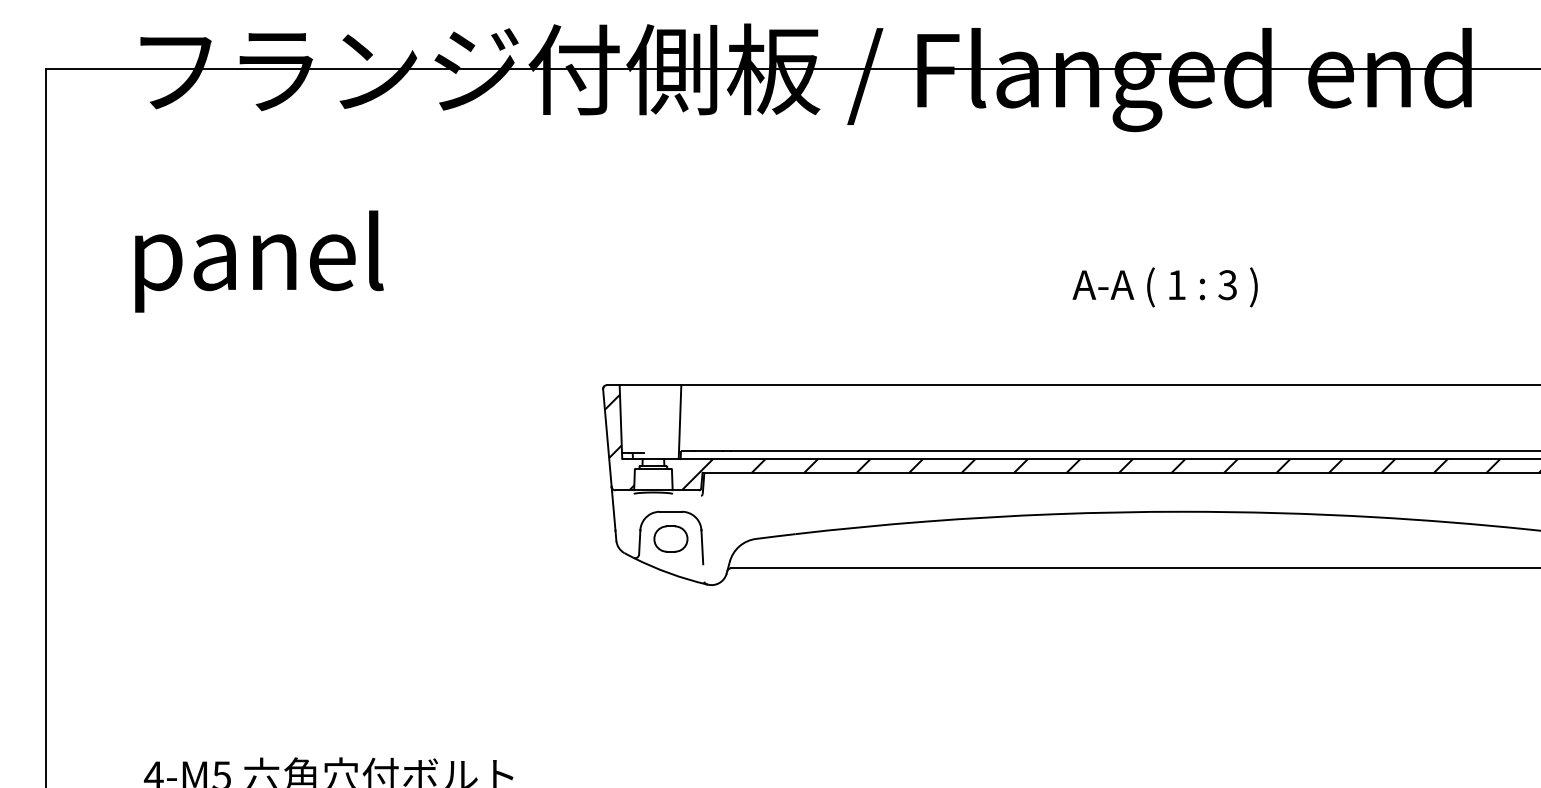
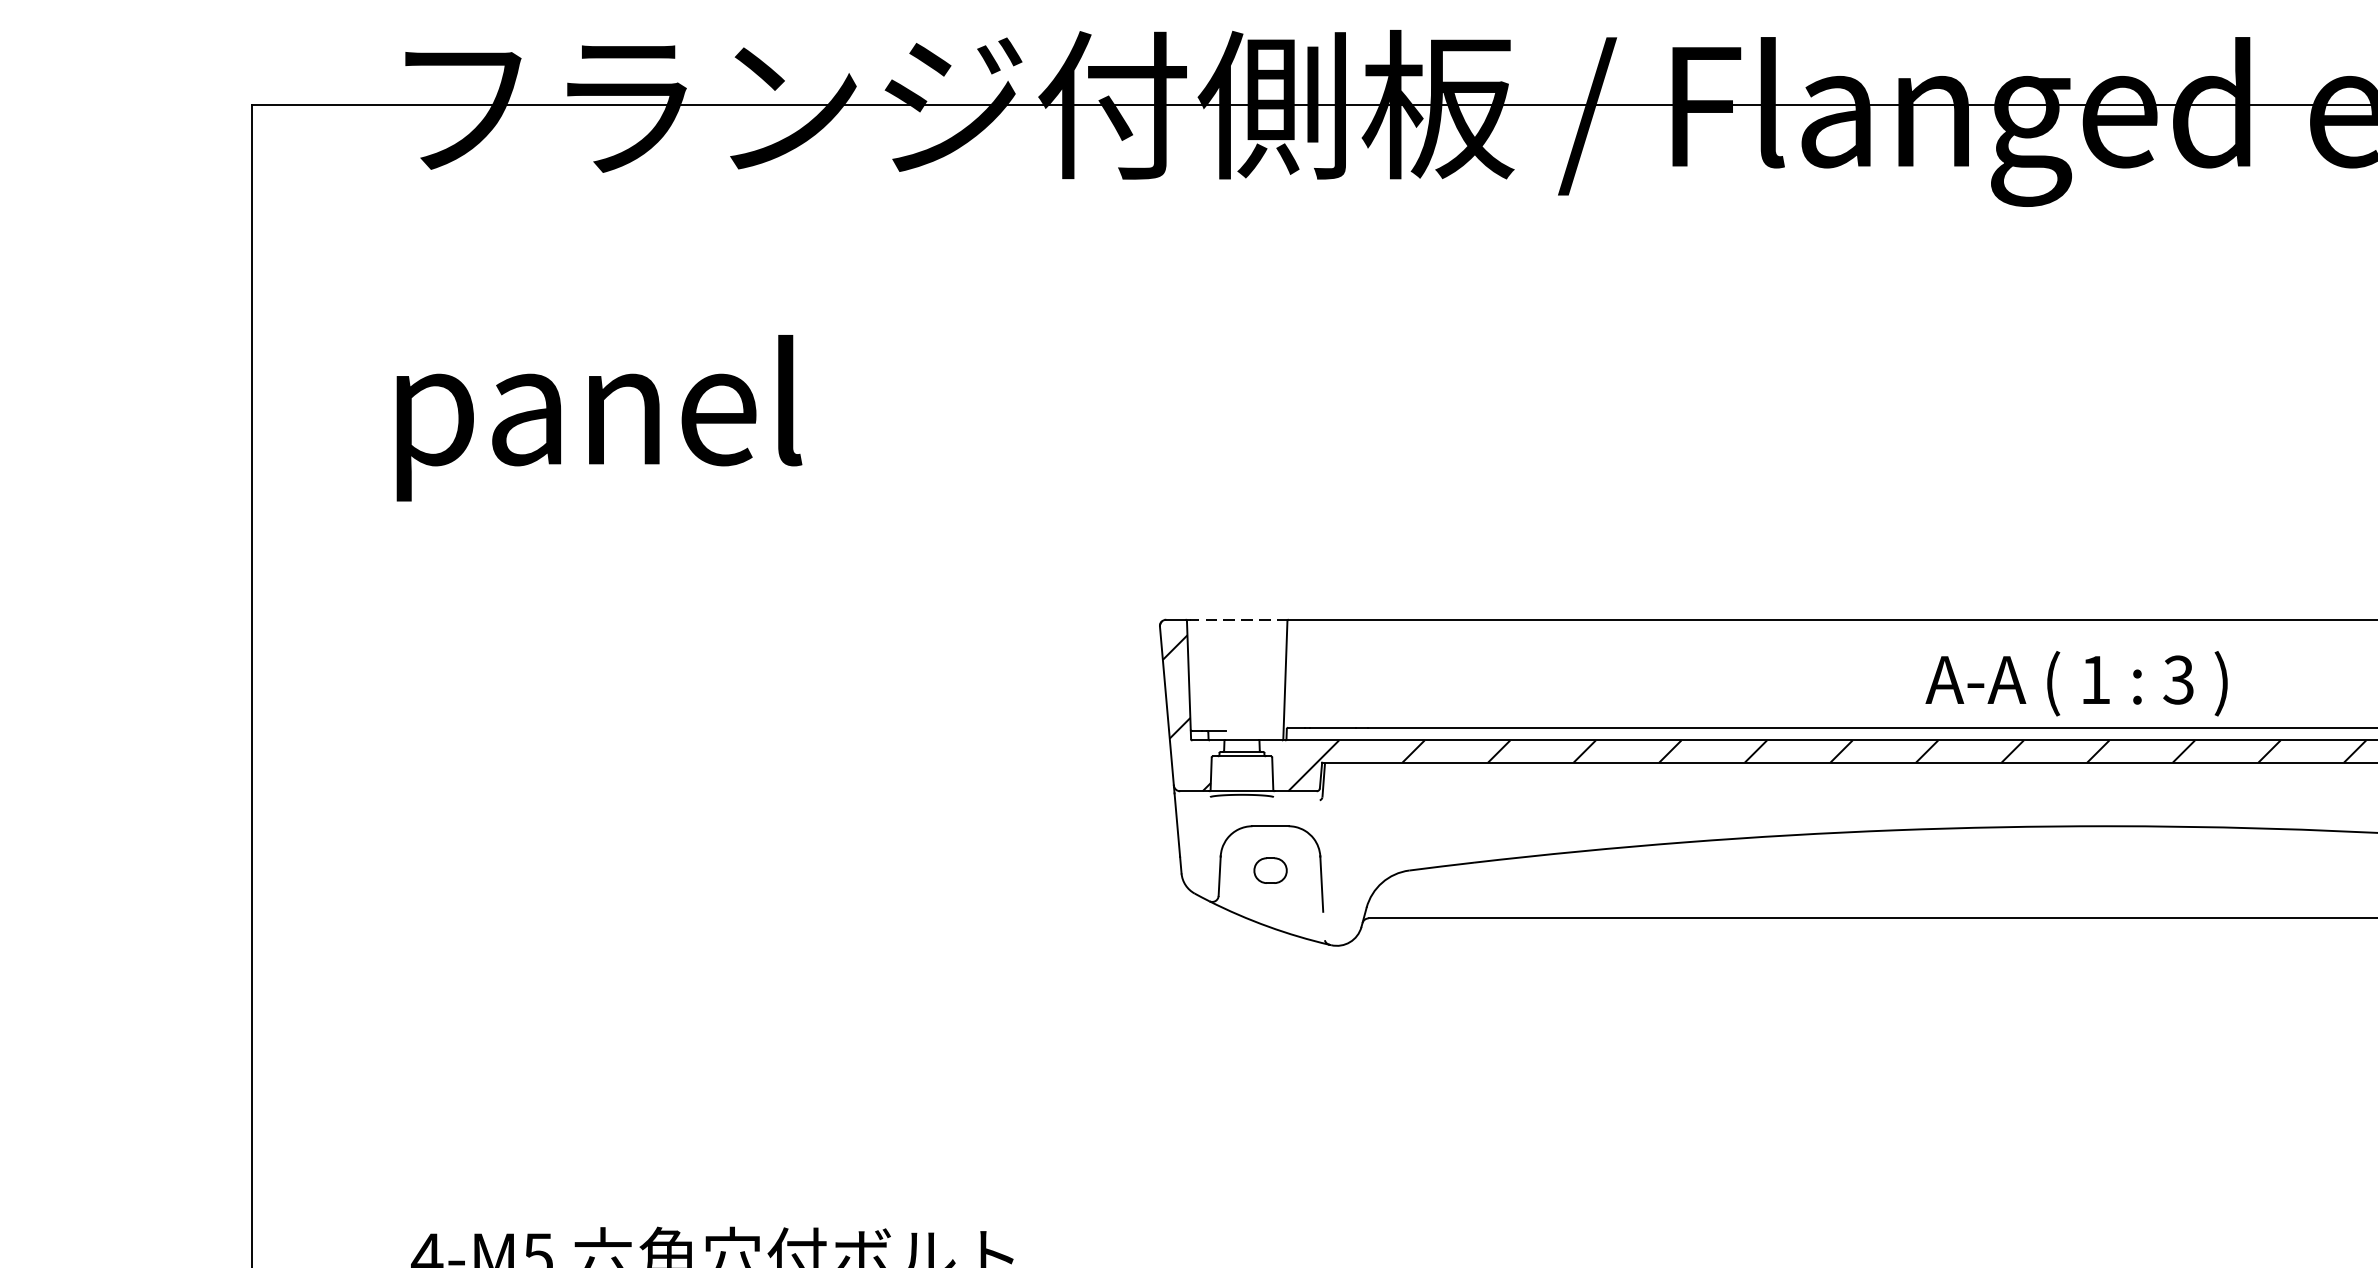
text: (1164, 287) -> (2075, 683), moved
line: (651, 385) -> (1238, 620), solid -> dashed
part: (670, 538) -> (1269, 869), size x0.6

